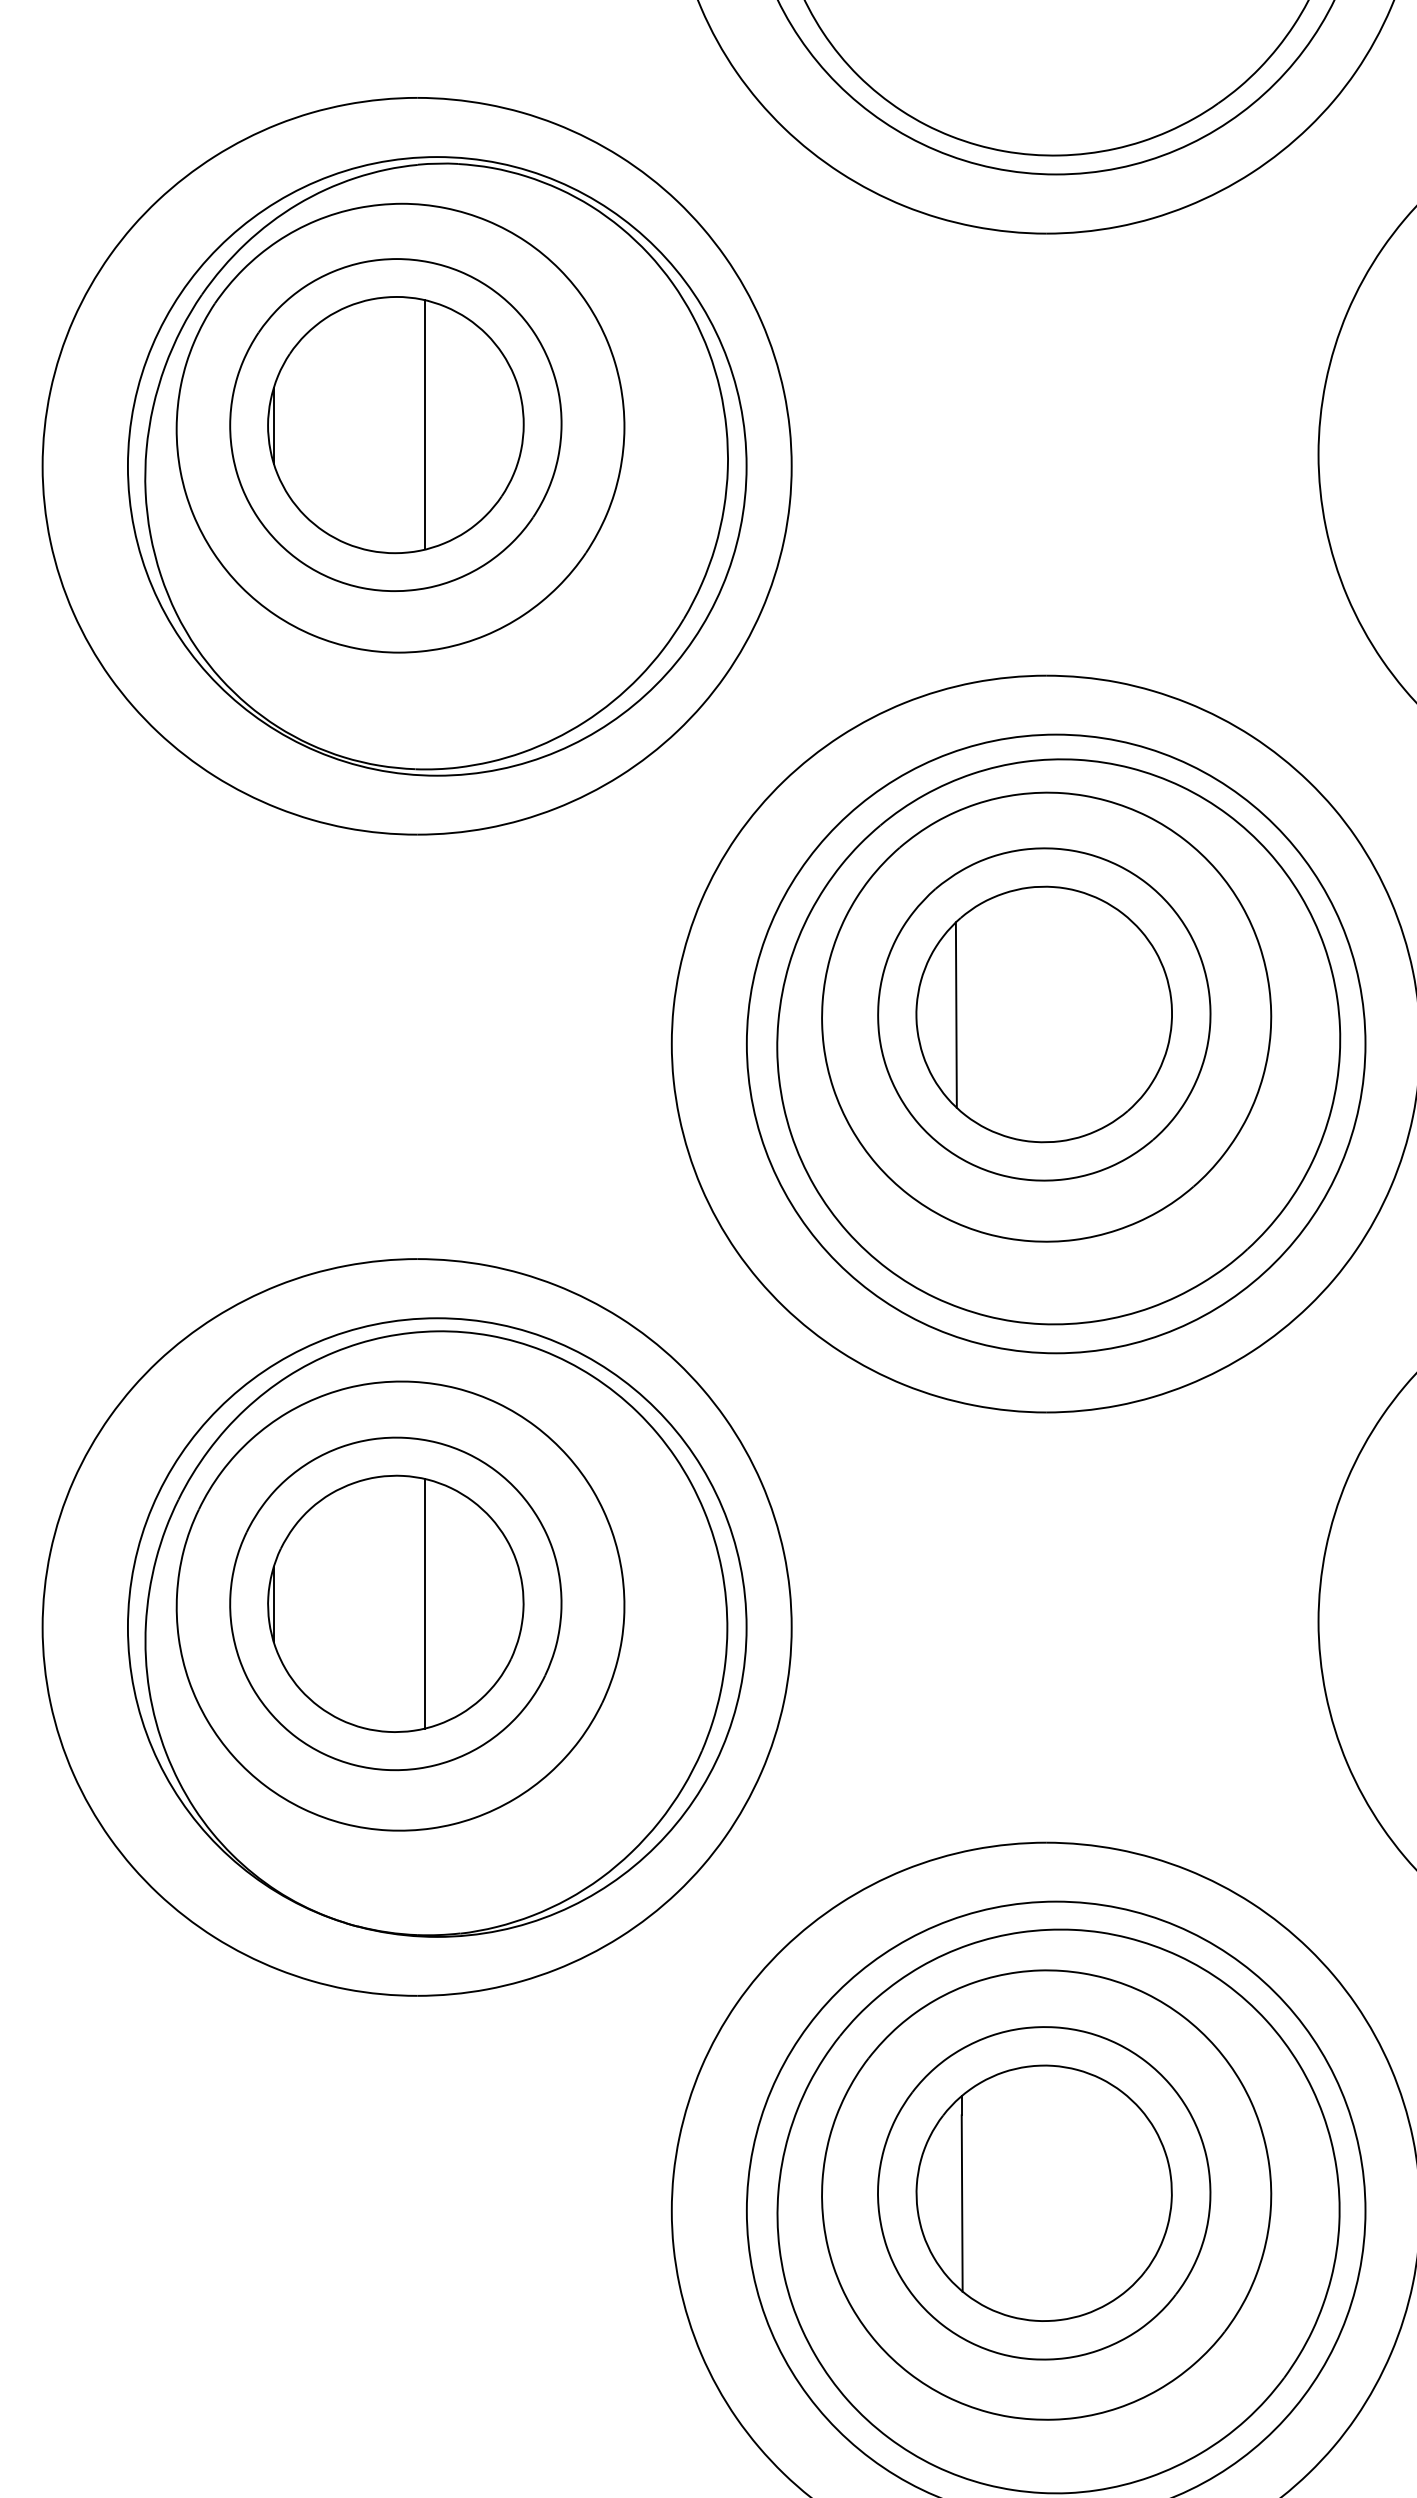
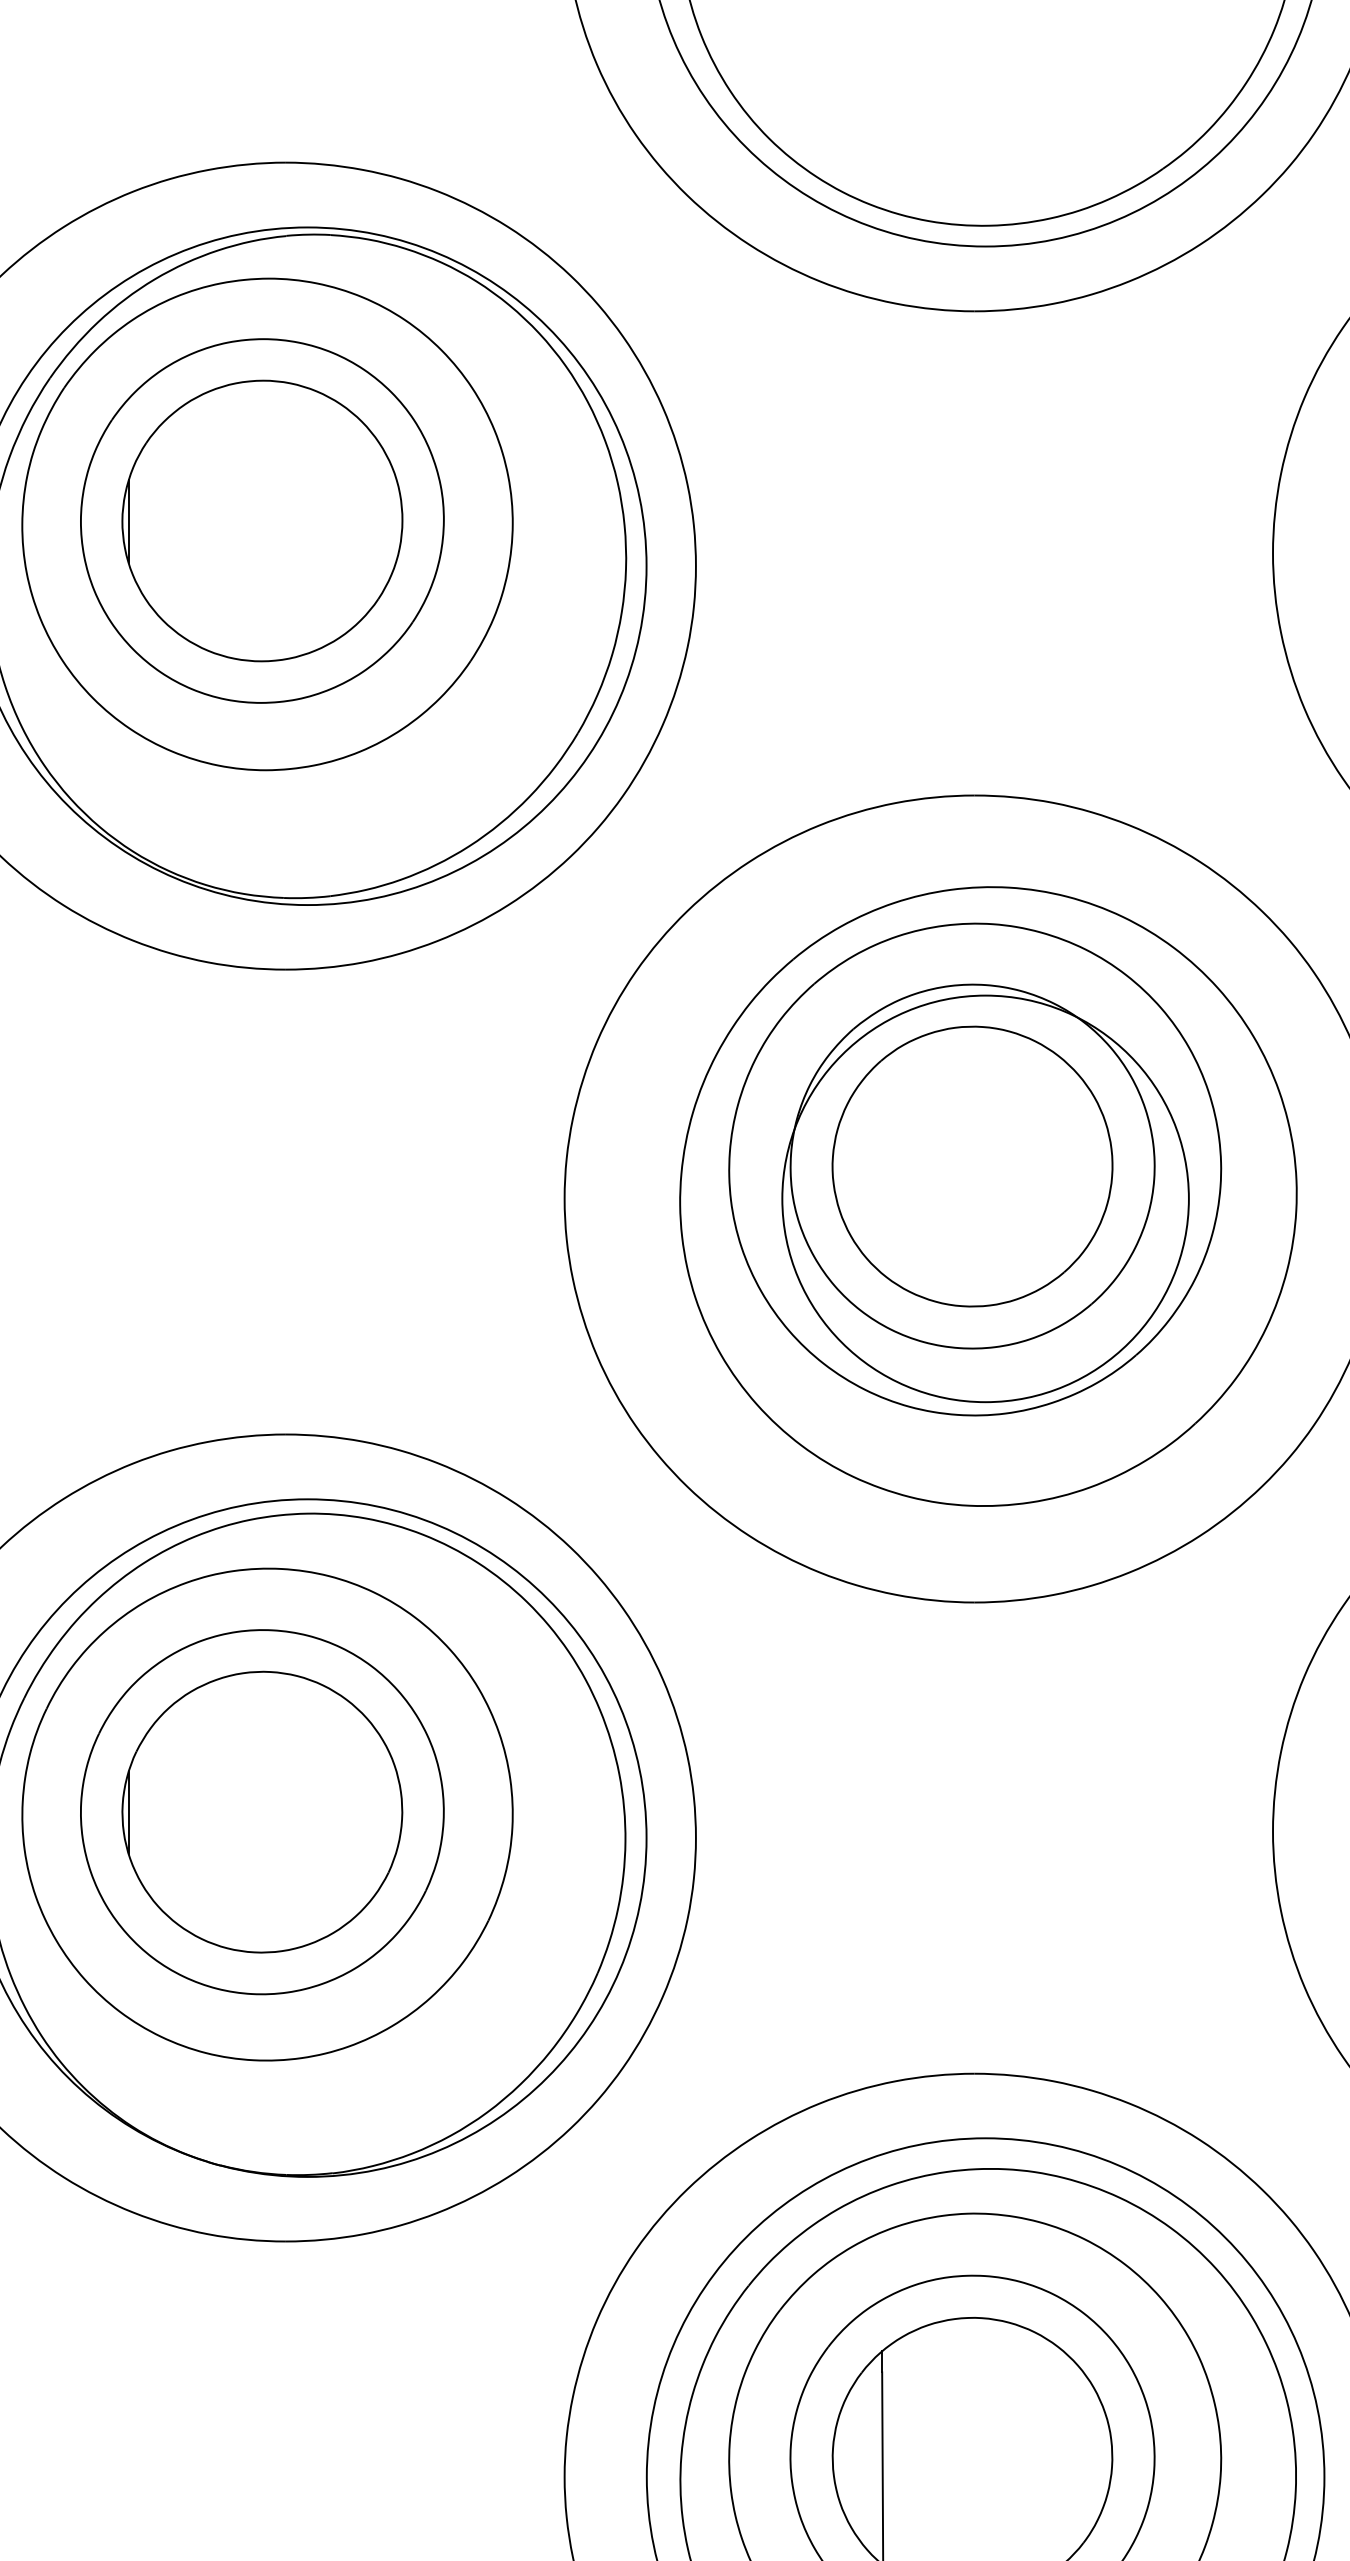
line: (425, 424) -> (294, 520), removed
line: (955, 1014) -> (875, 1166), removed
circle: (1055, 1043) -> (984, 1198), size x0.6
line: (425, 1603) -> (294, 1811), removed

